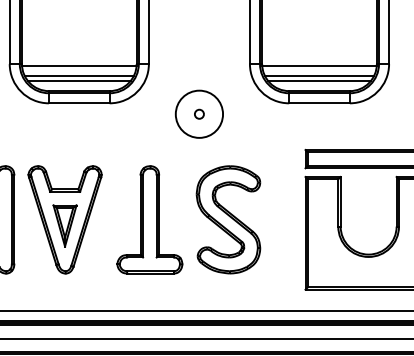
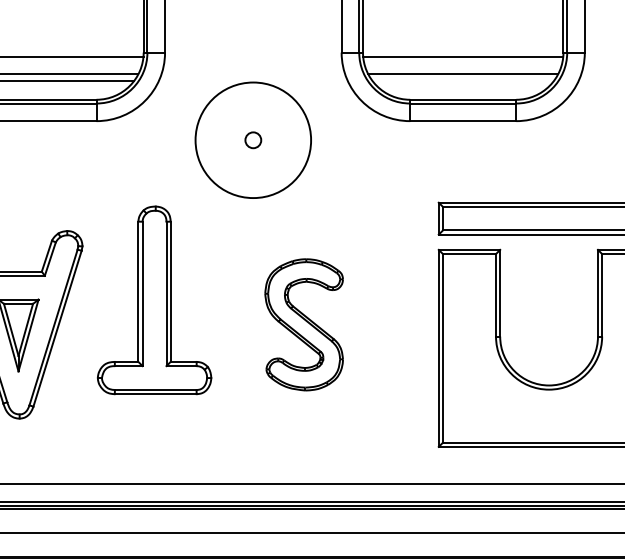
line: (319, 80) -> (463, 81), removed
circle: (199, 113) -> (253, 138), size x1.4
part: (149, 219) -> (153, 299), moved
part: (228, 219) -> (304, 324), size x0.7

